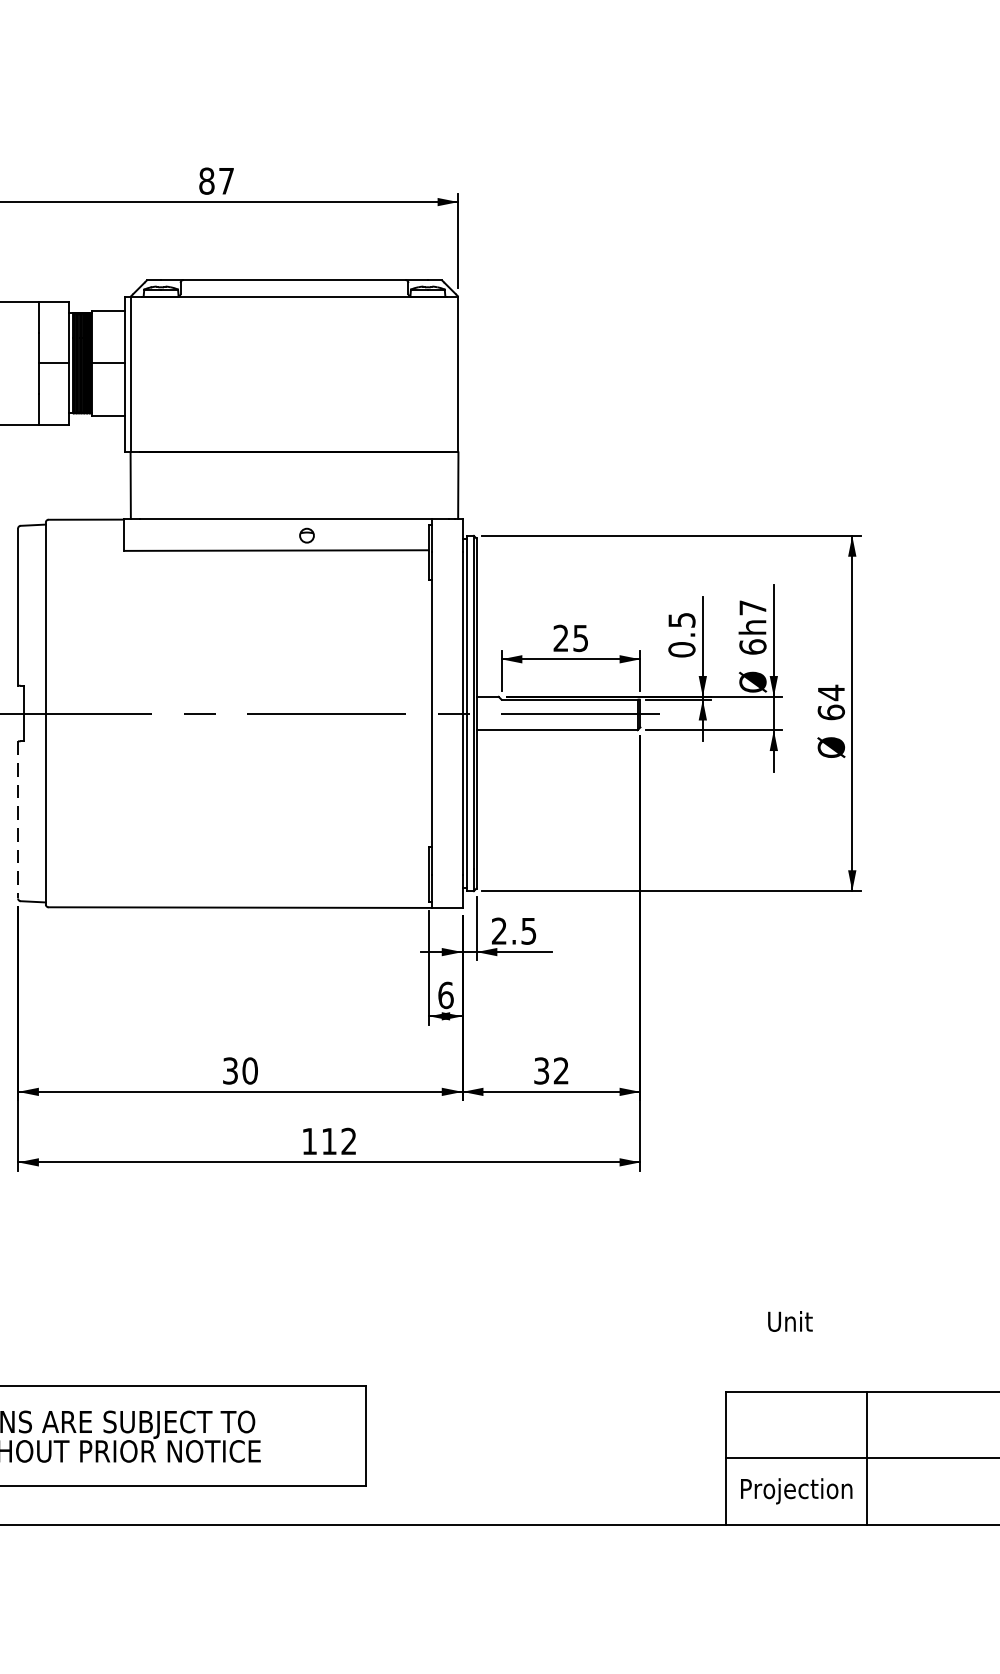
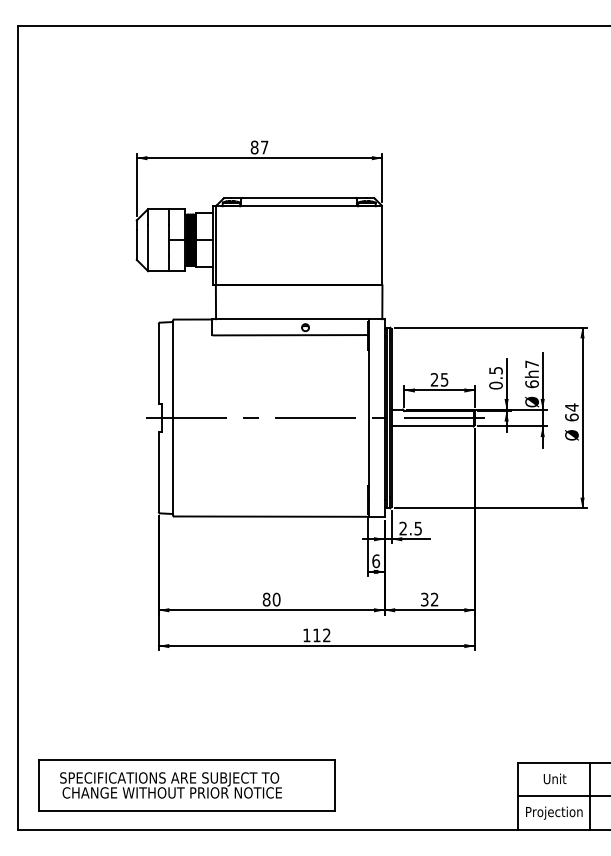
line: (17, 820) -> (158, 472), dashed -> solid
text: (230, 1070) -> (266, 599), 30 -> 80
text: (789, 1320) -> (554, 778), moved

